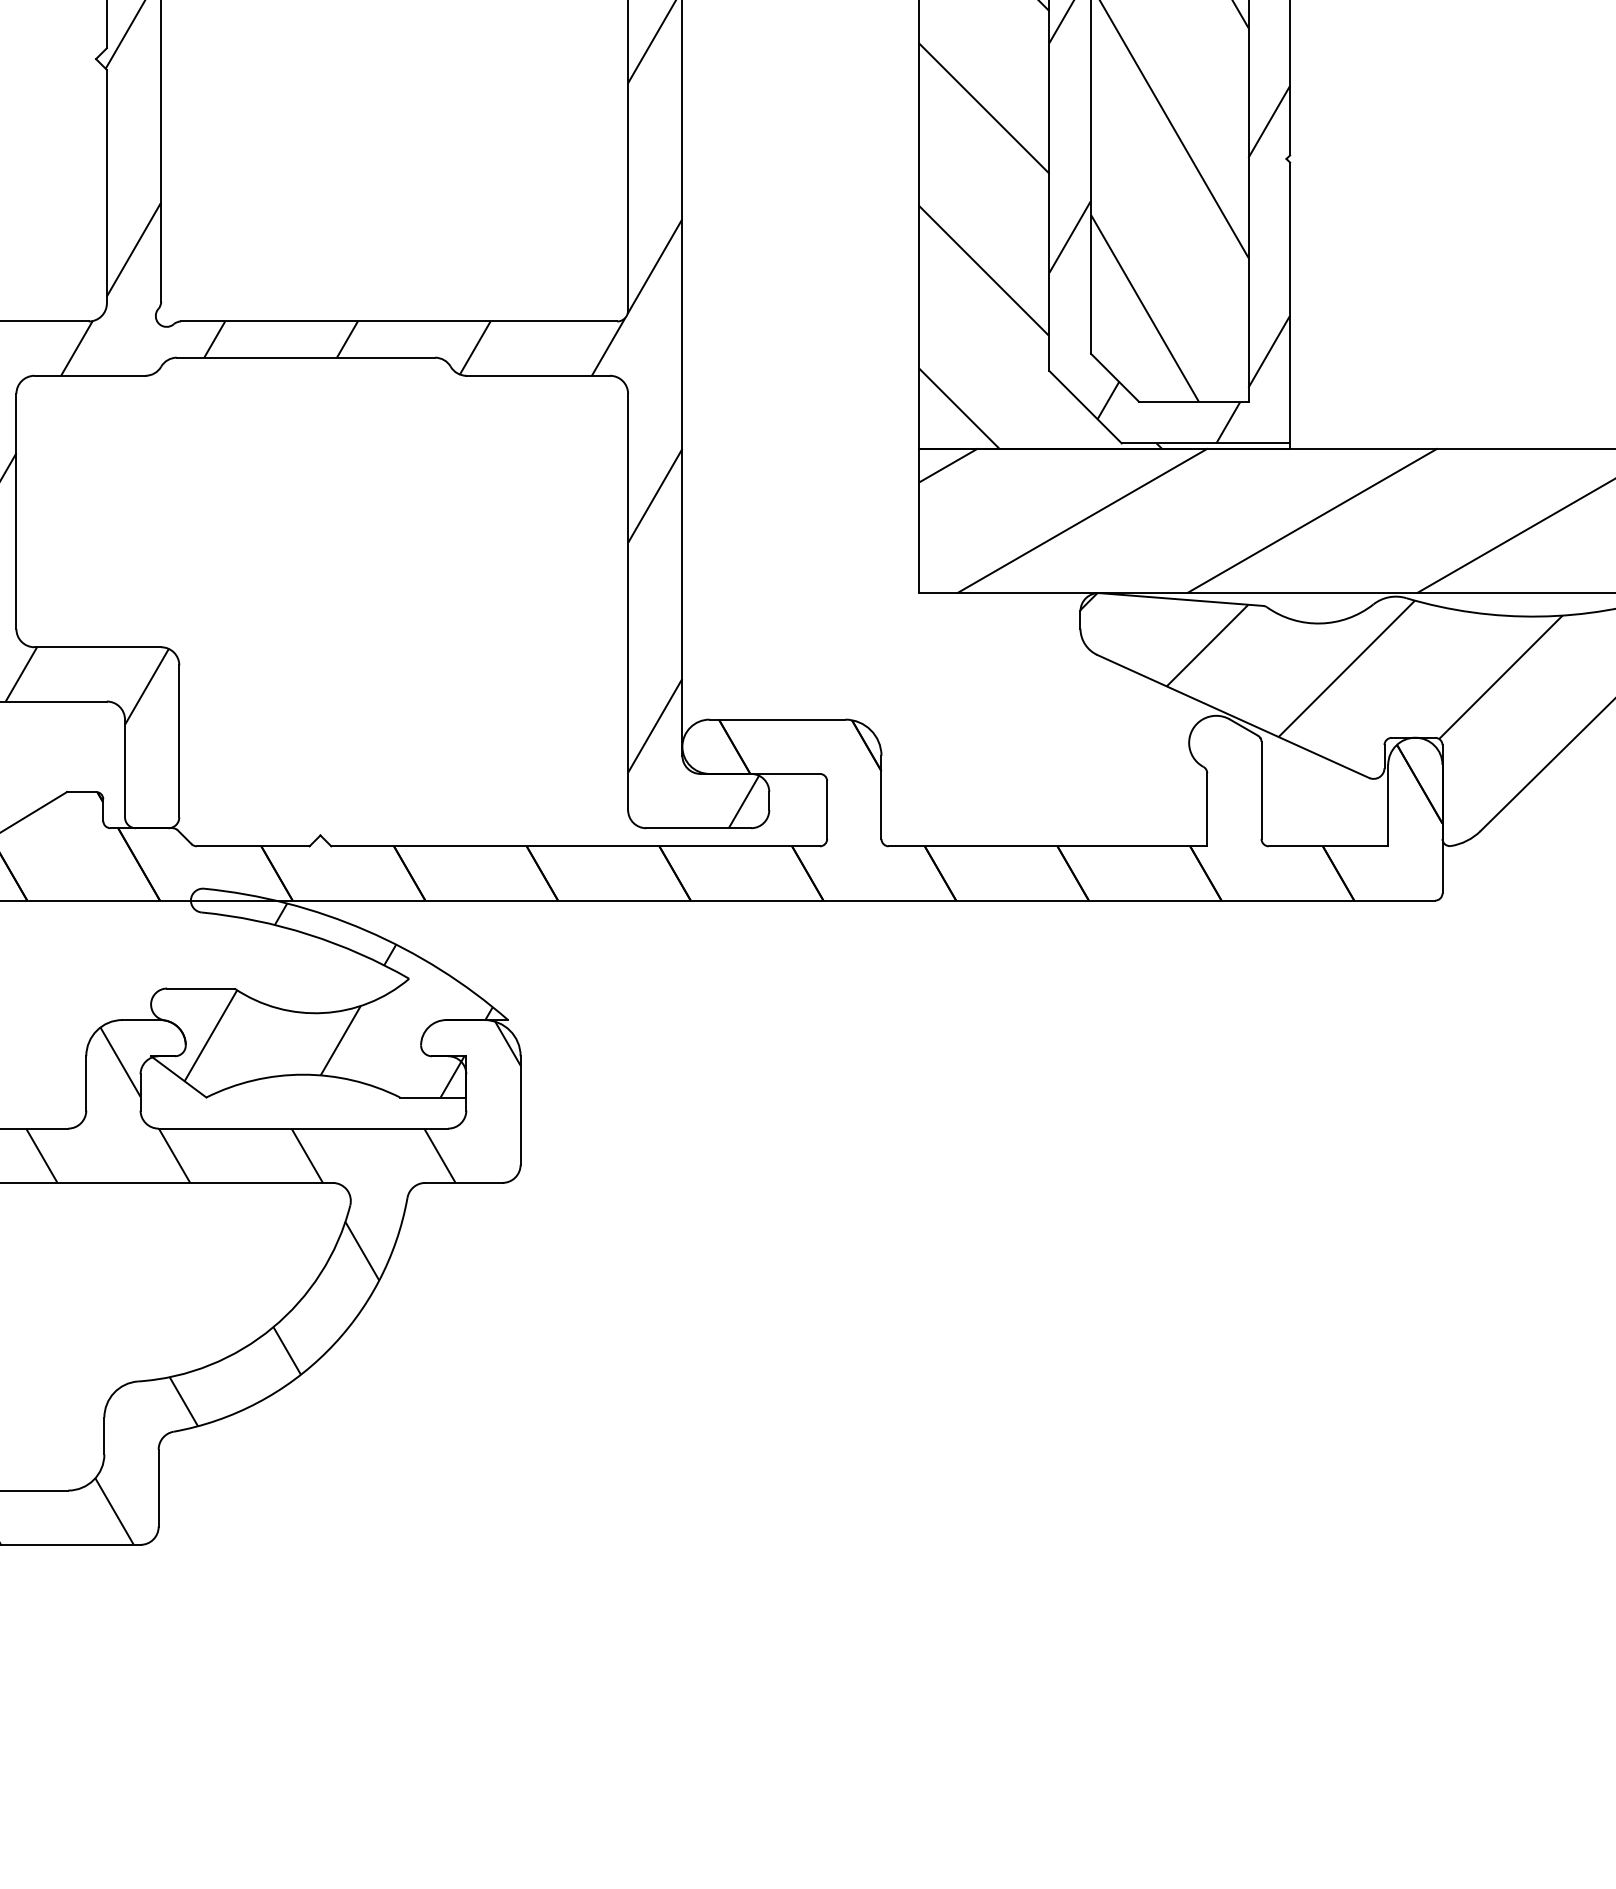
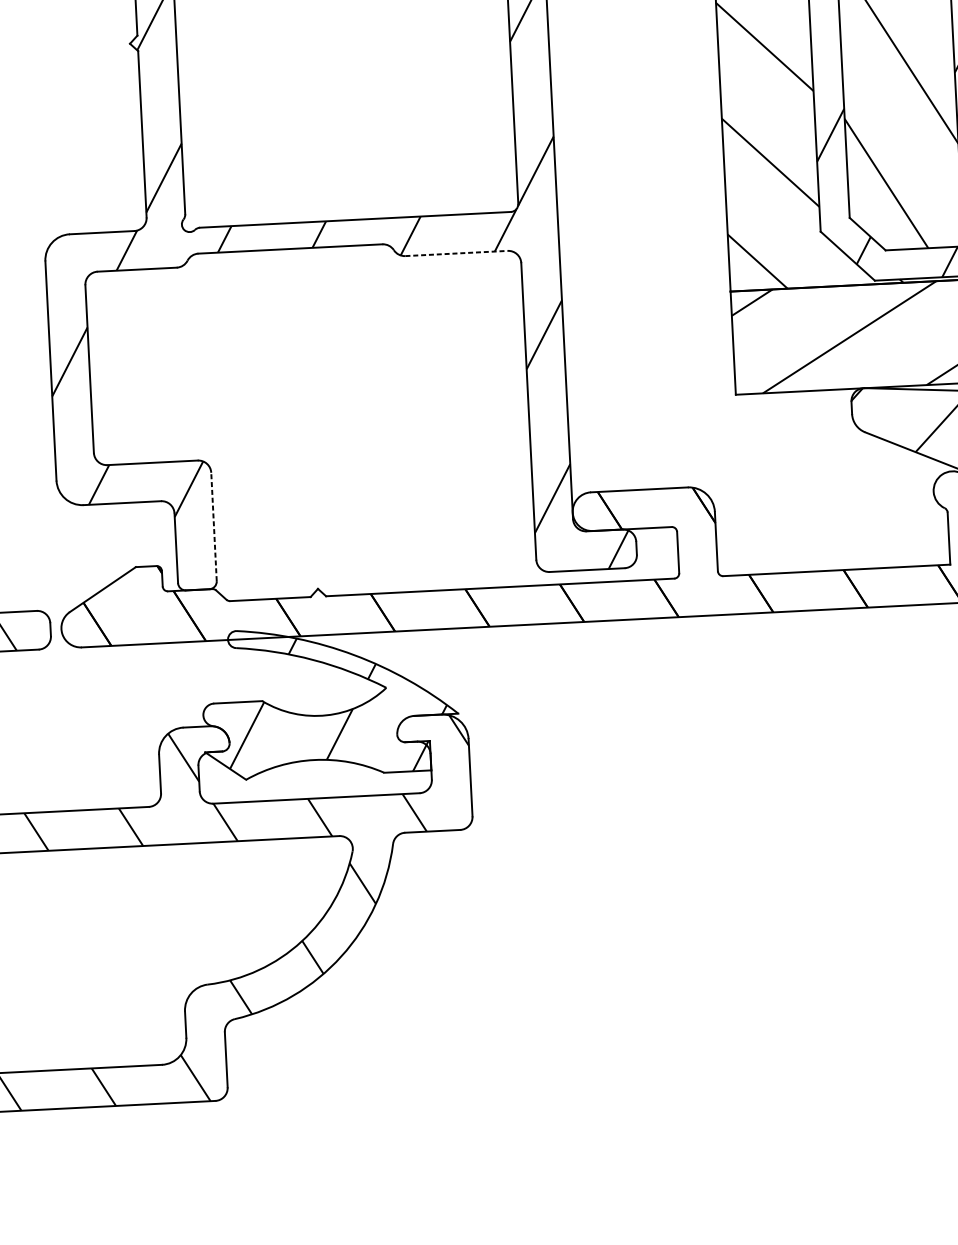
line: (538, 375) -> (456, 253), solid -> dashed
line: (179, 740) -> (214, 526), solid -> dashed

